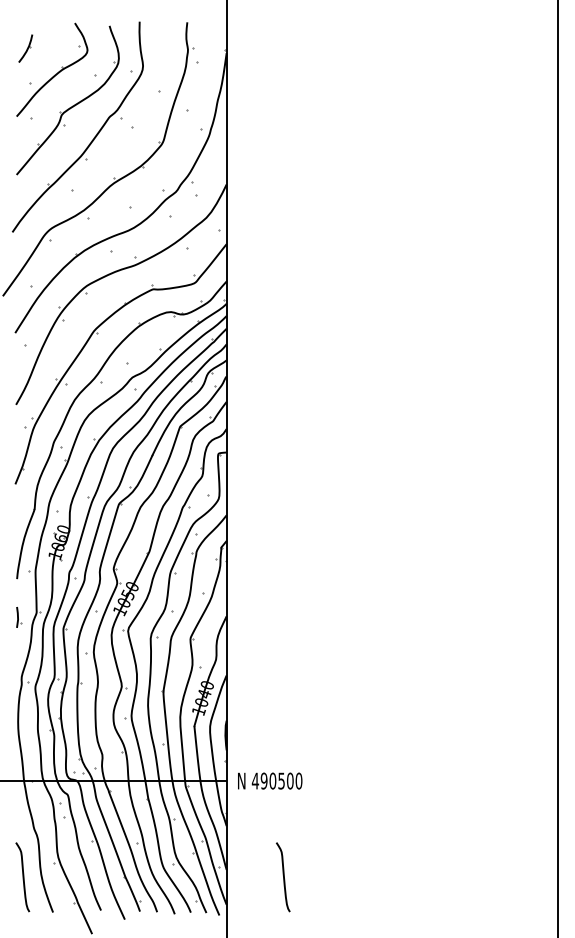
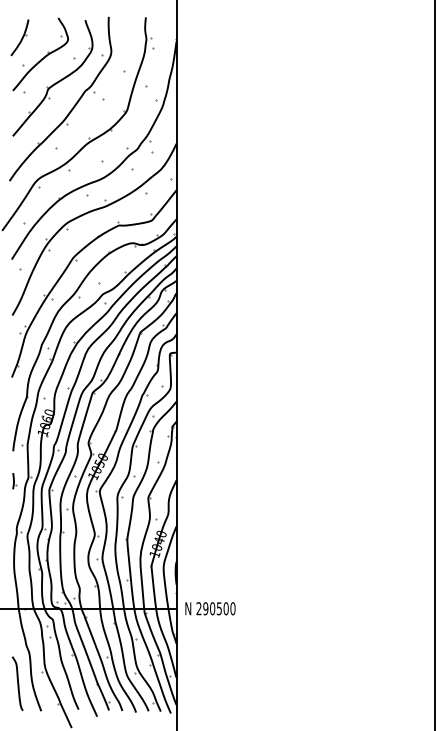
part: (25, 48) -> (19, 37), size x1.67
text: (254, 780) -> (198, 608), 490500 -> 290500
curve: (283, 876) -> (220, 683), removed

